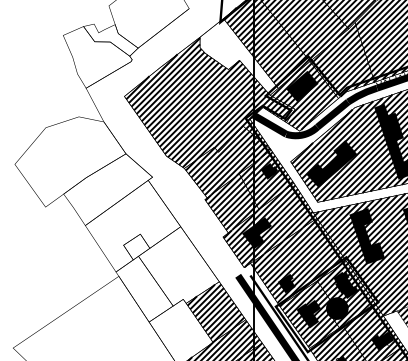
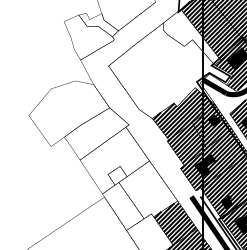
hatch: (209, 102) -> (170, 70), removed

